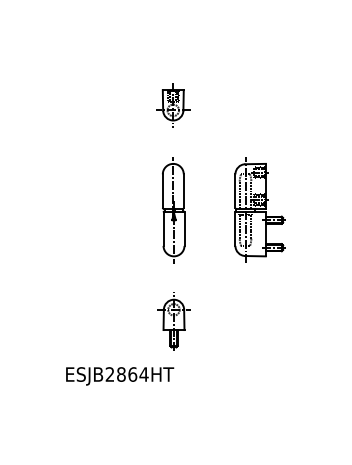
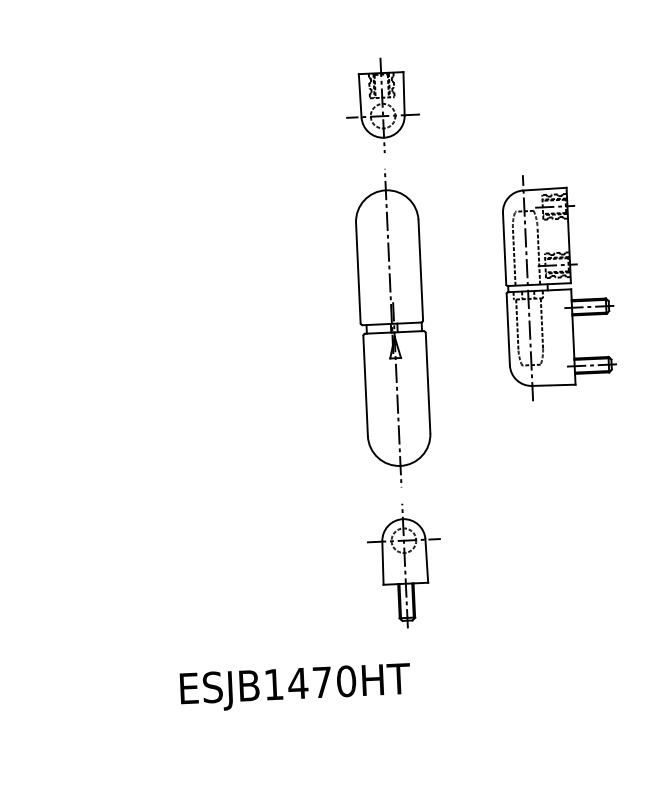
part: (259, 209) -> (557, 285), moved
part: (173, 210) -> (393, 329), size x1.4
text: (126, 374) -> (309, 682), ESJB2864HT -> ESJB1470HT

